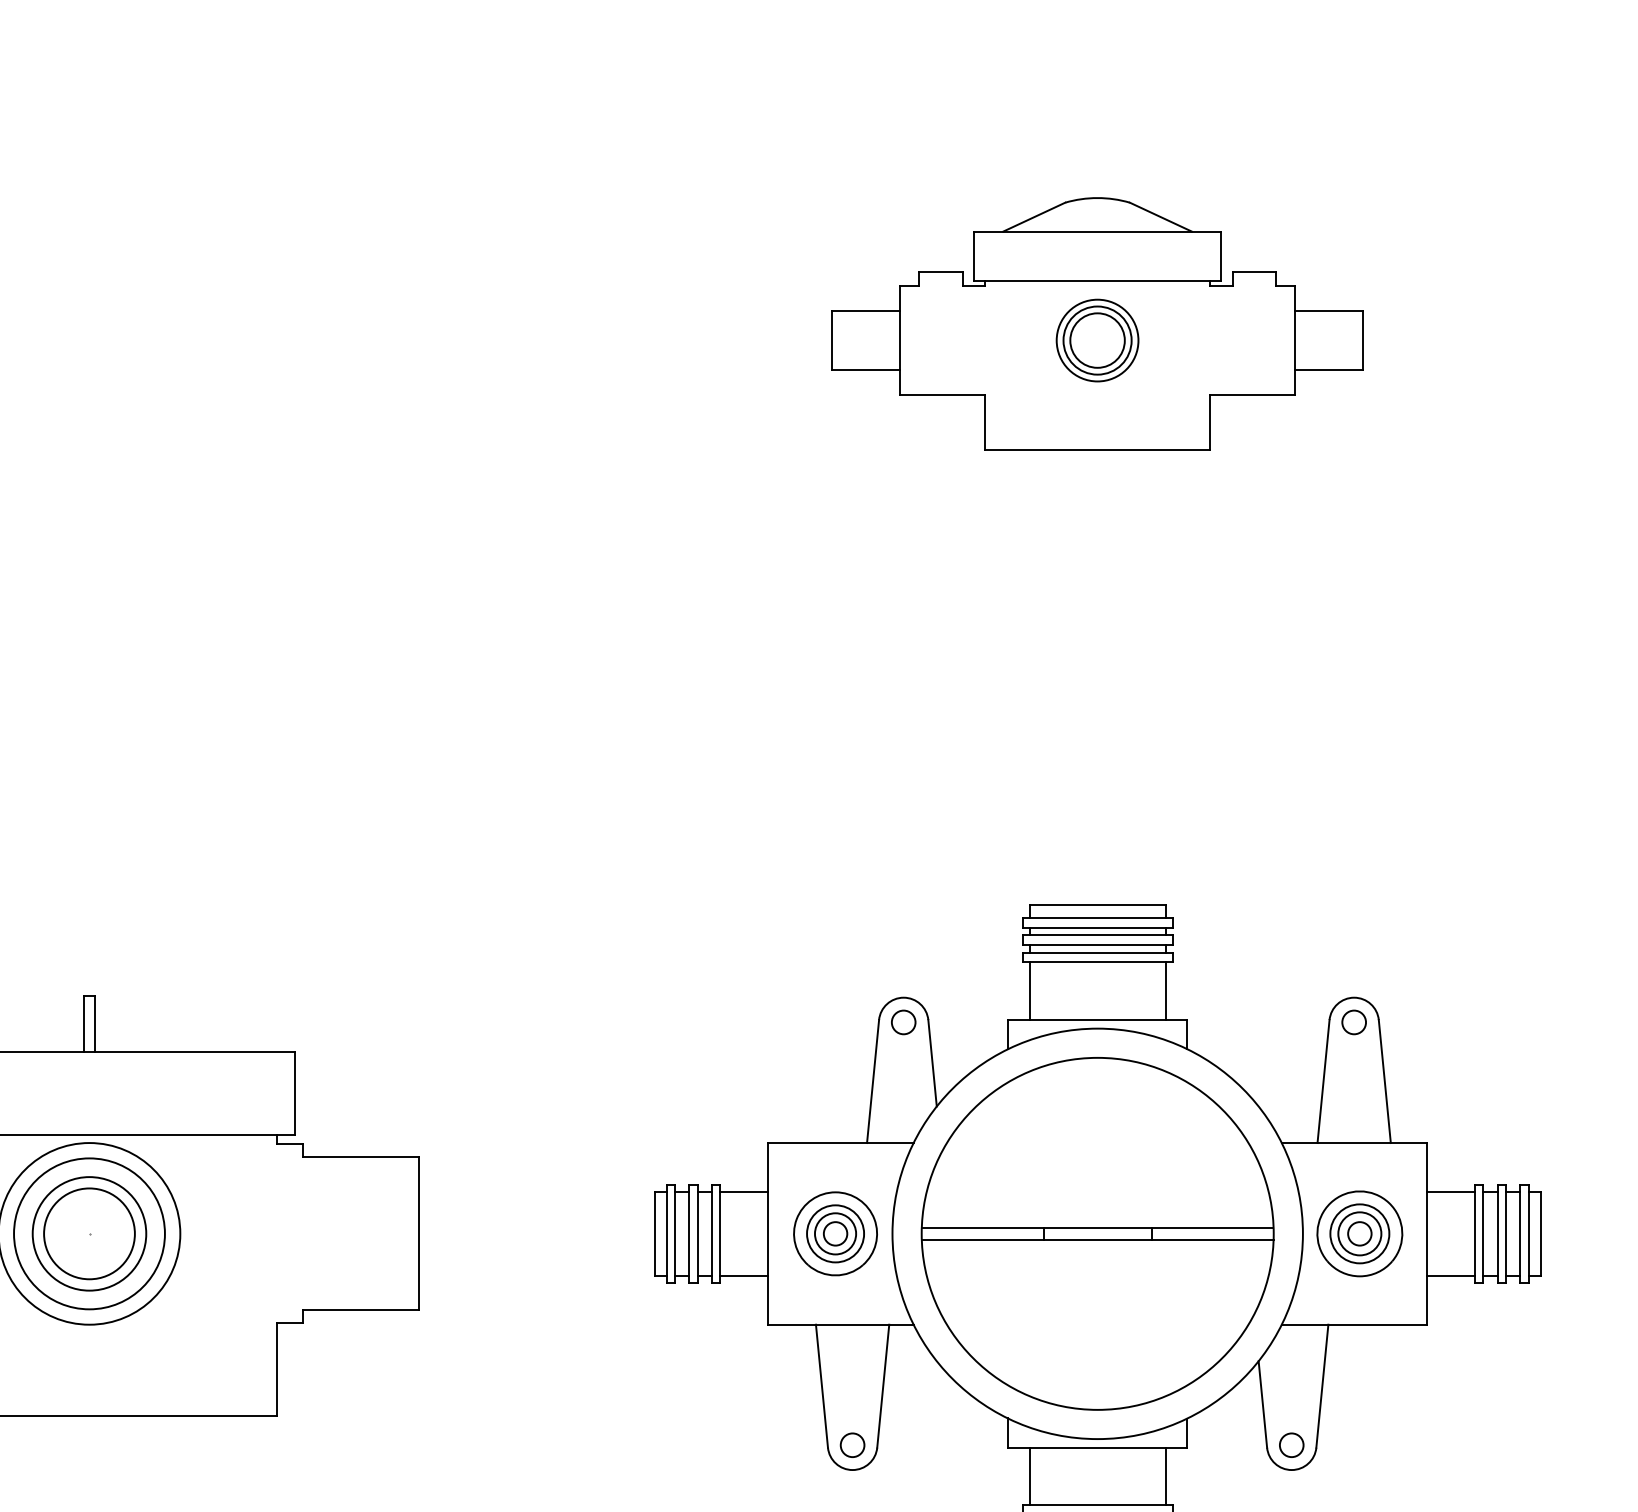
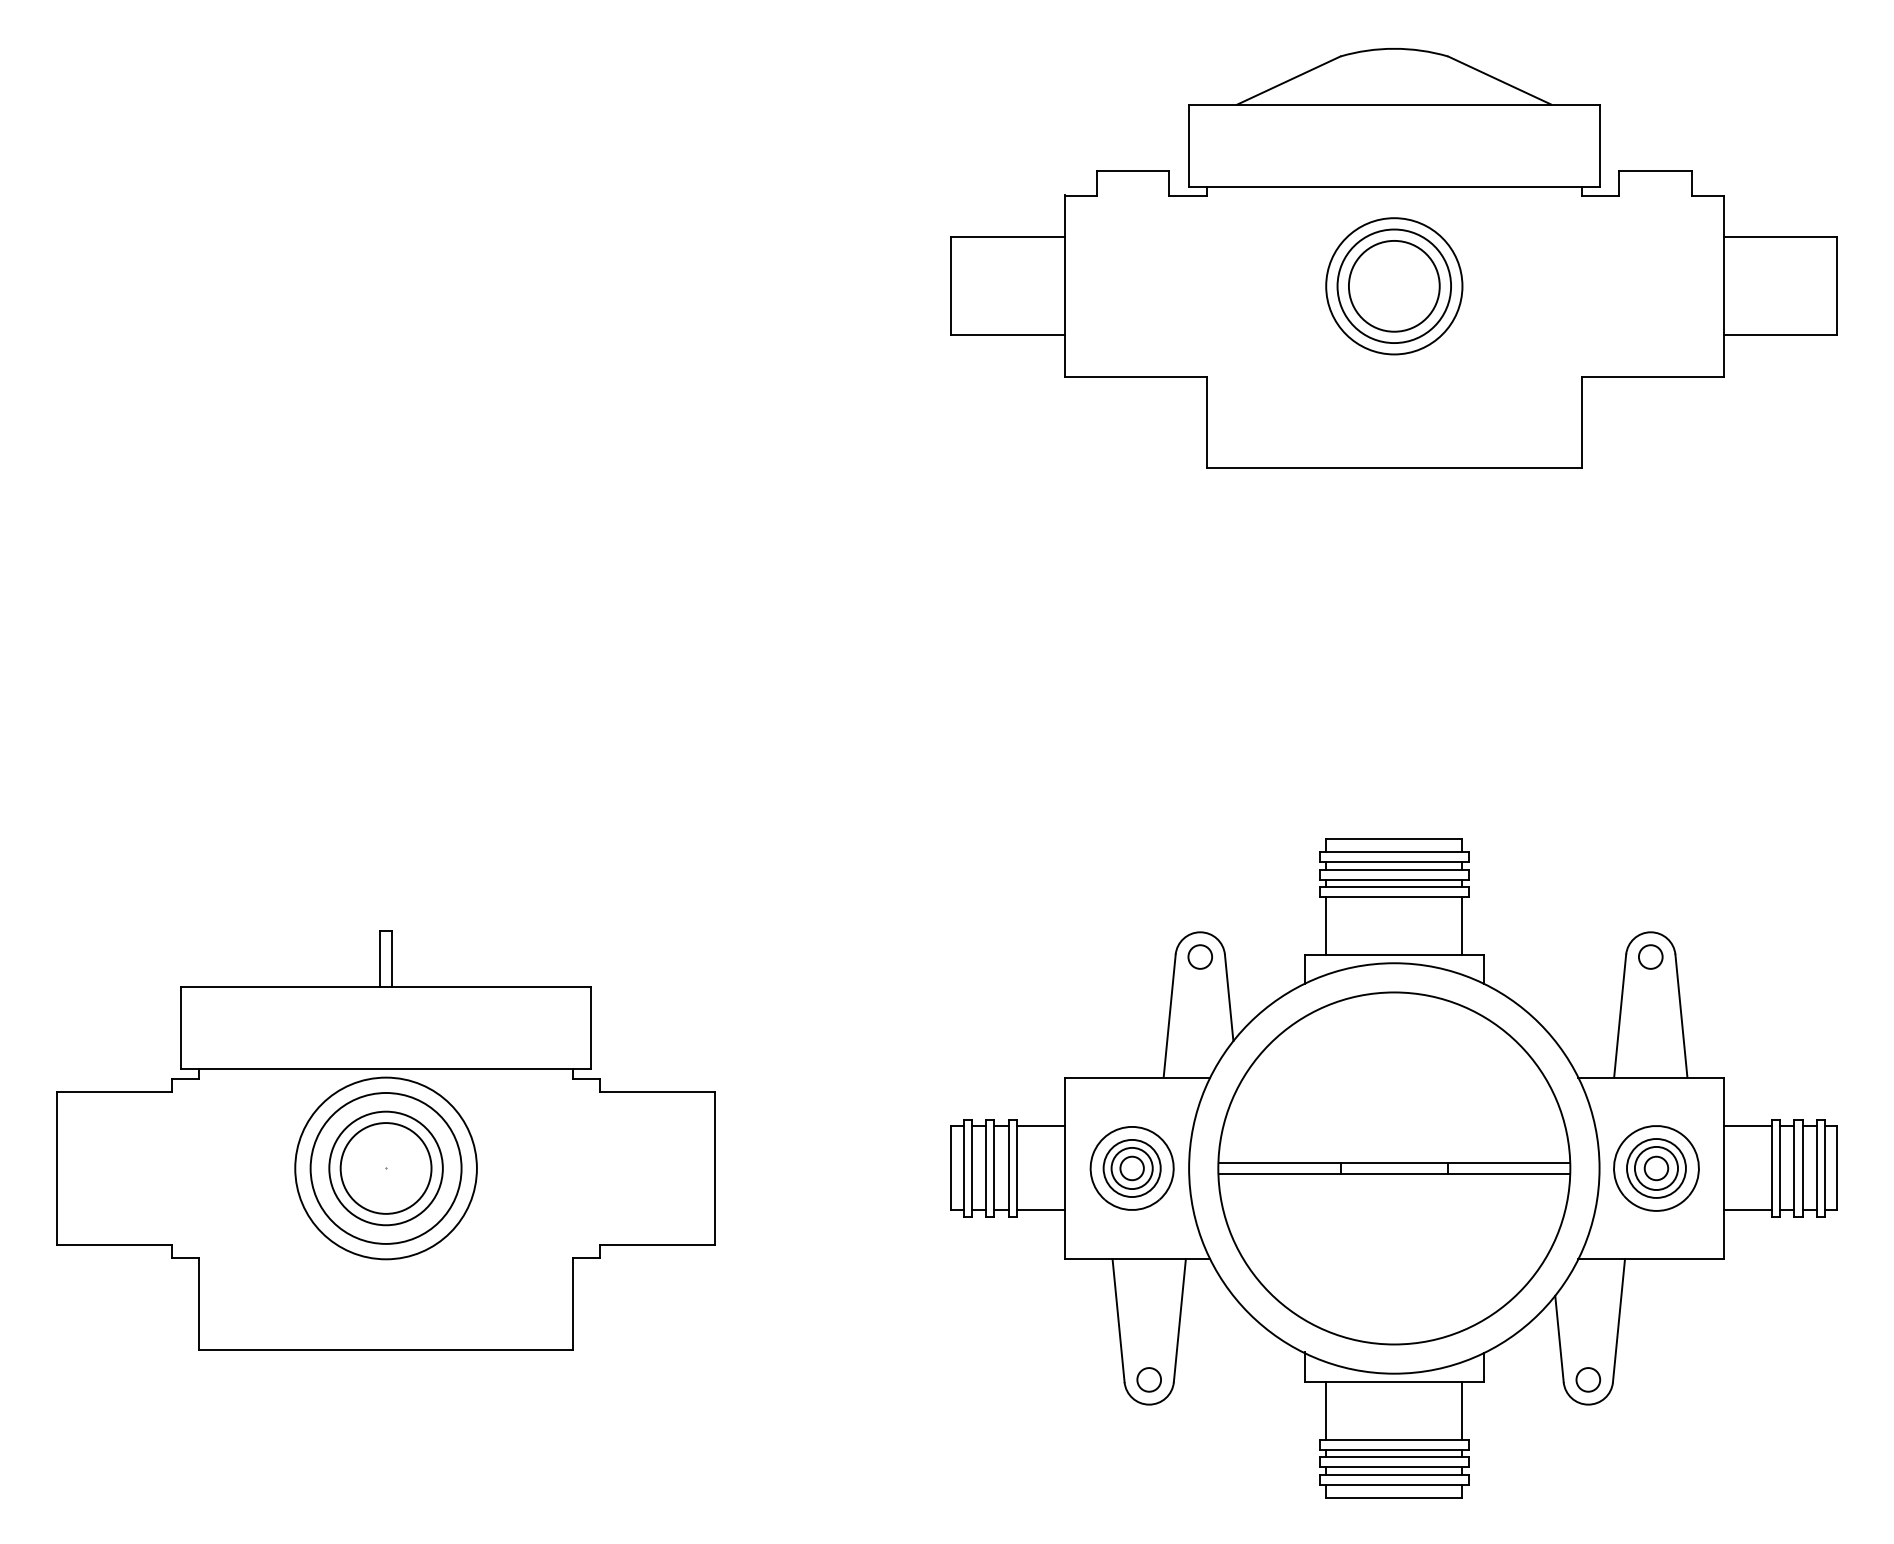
part: (1096, 323) -> (1393, 258), size x1.67

